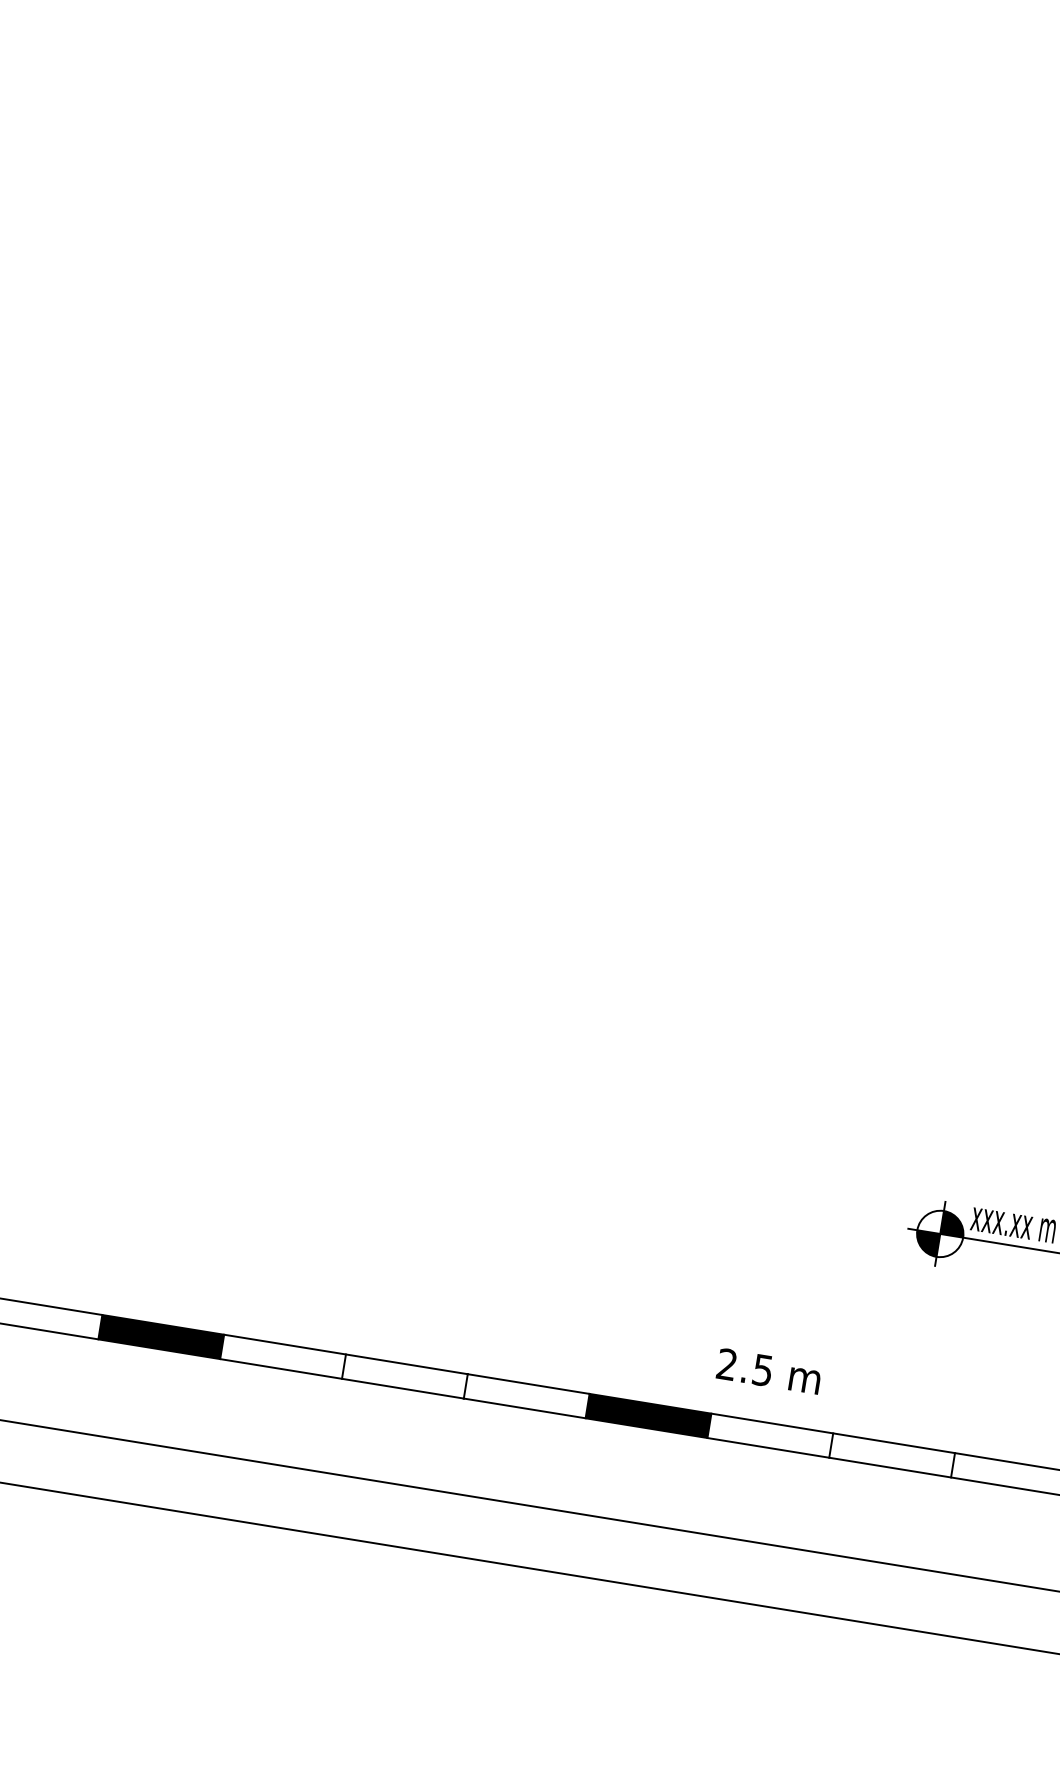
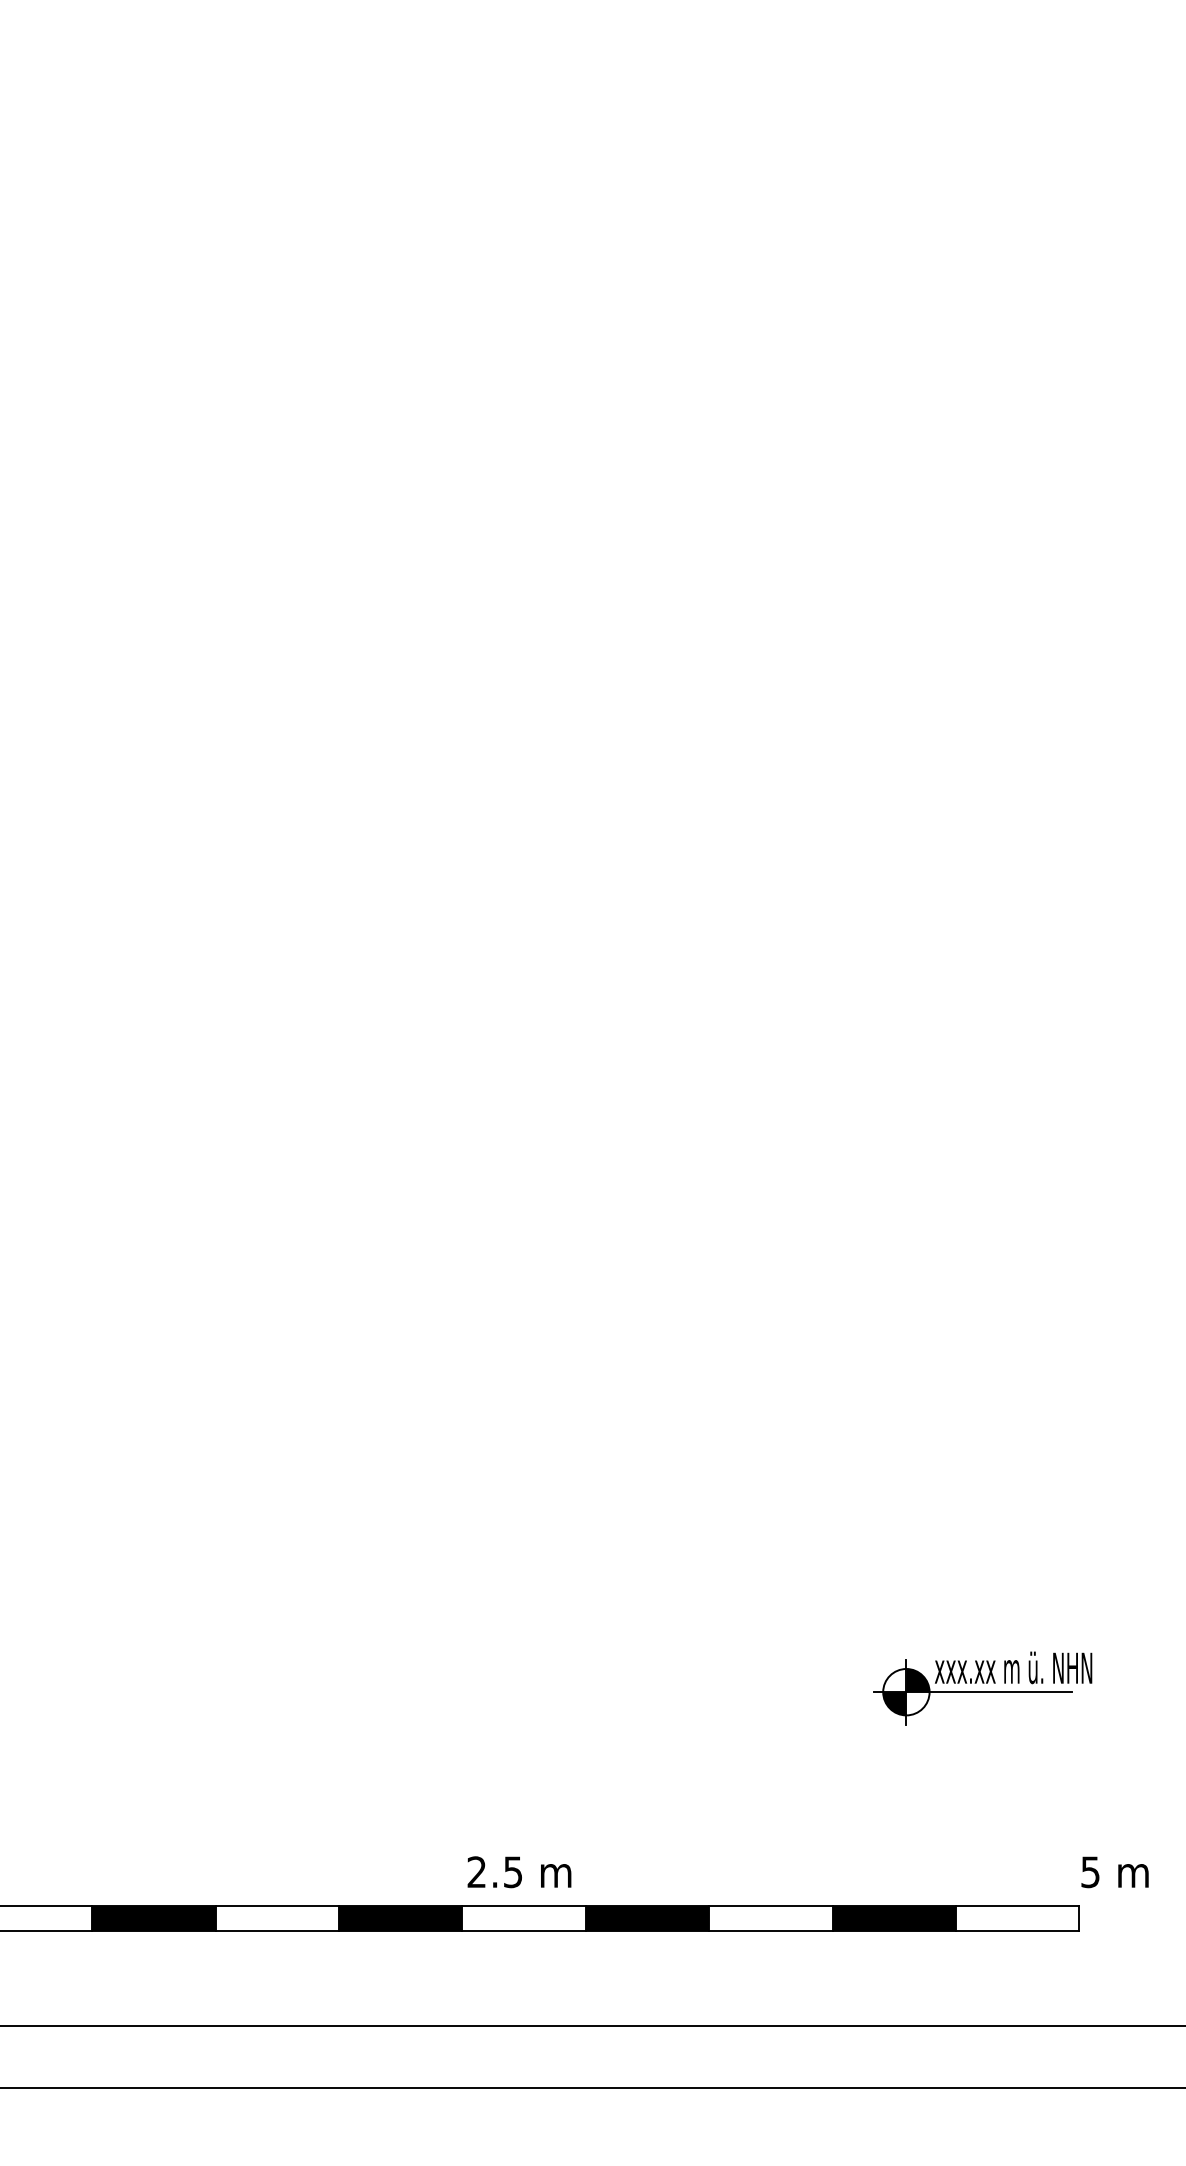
text: (769, 1371) -> (519, 1872), moved
fill: (404, 1376) -> (400, 1918), added
fill: (892, 1455) -> (894, 1918), added

